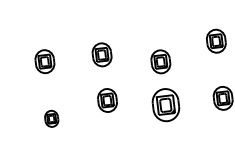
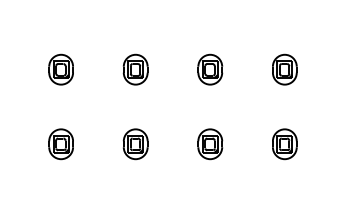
part: (161, 61) -> (210, 69), moved
part: (107, 100) -> (135, 144), moved
part: (166, 105) -> (210, 144), size x0.71
part: (51, 119) -> (60, 144), size x1.43

